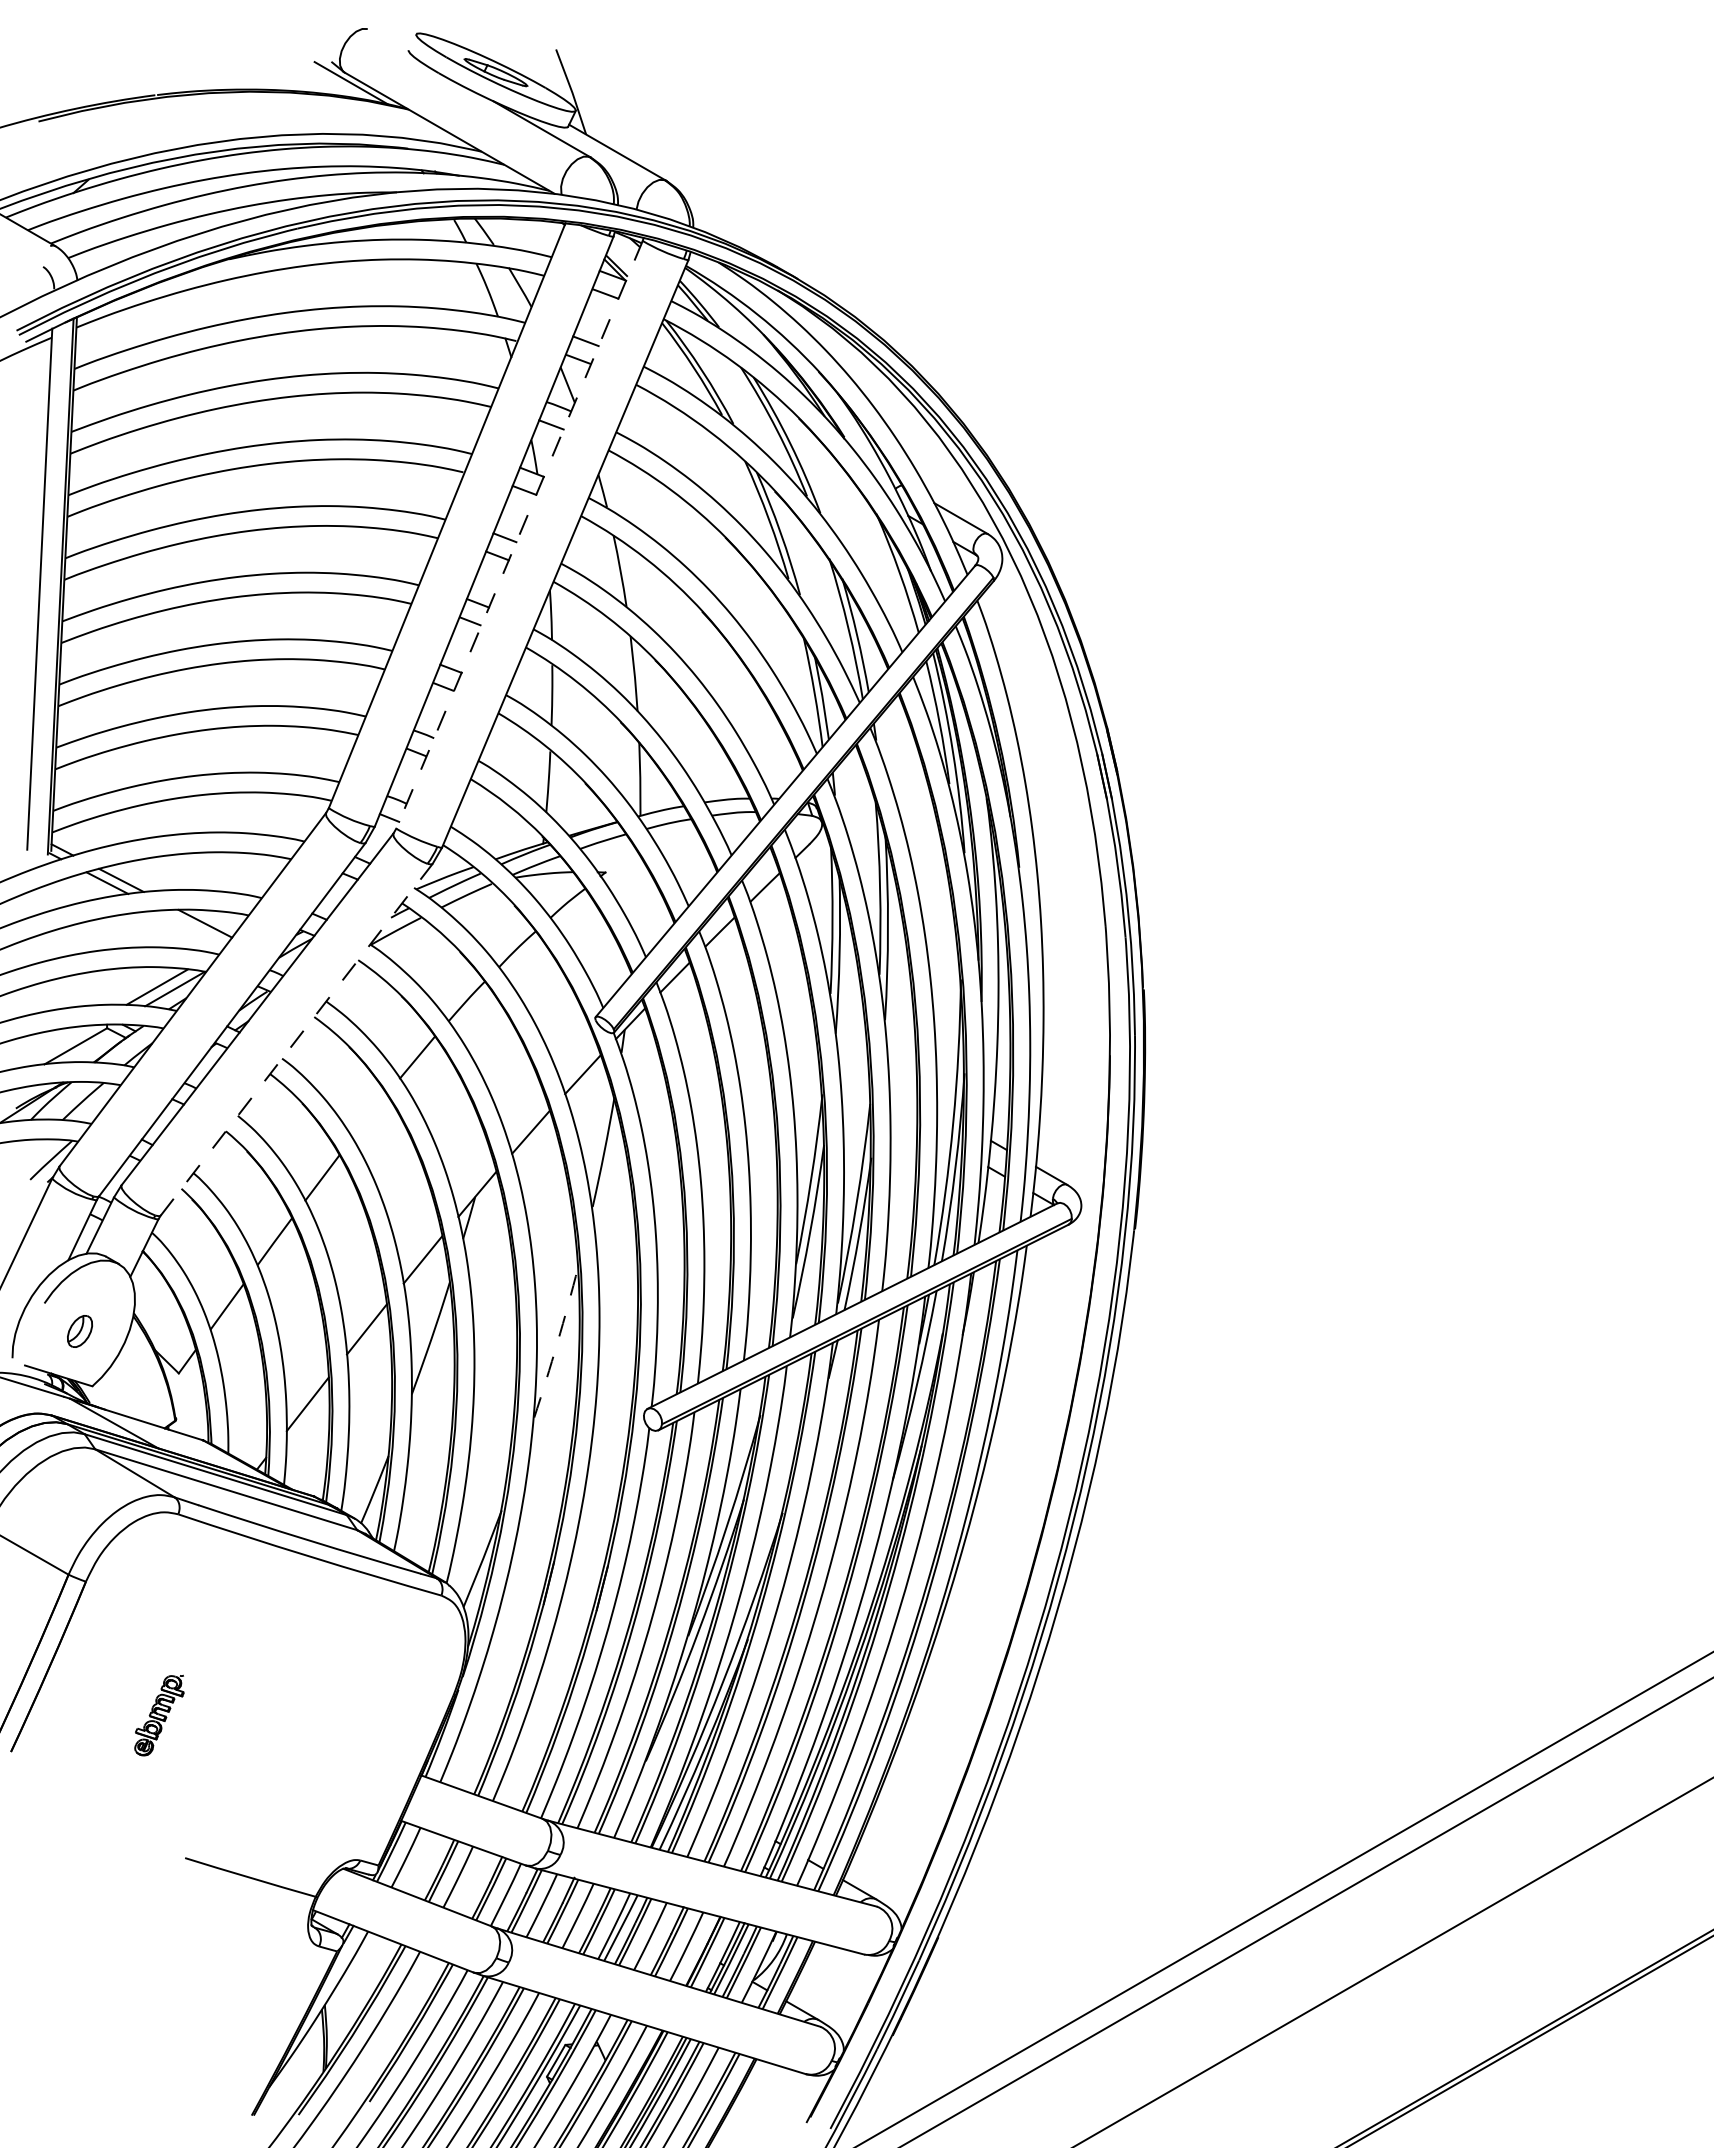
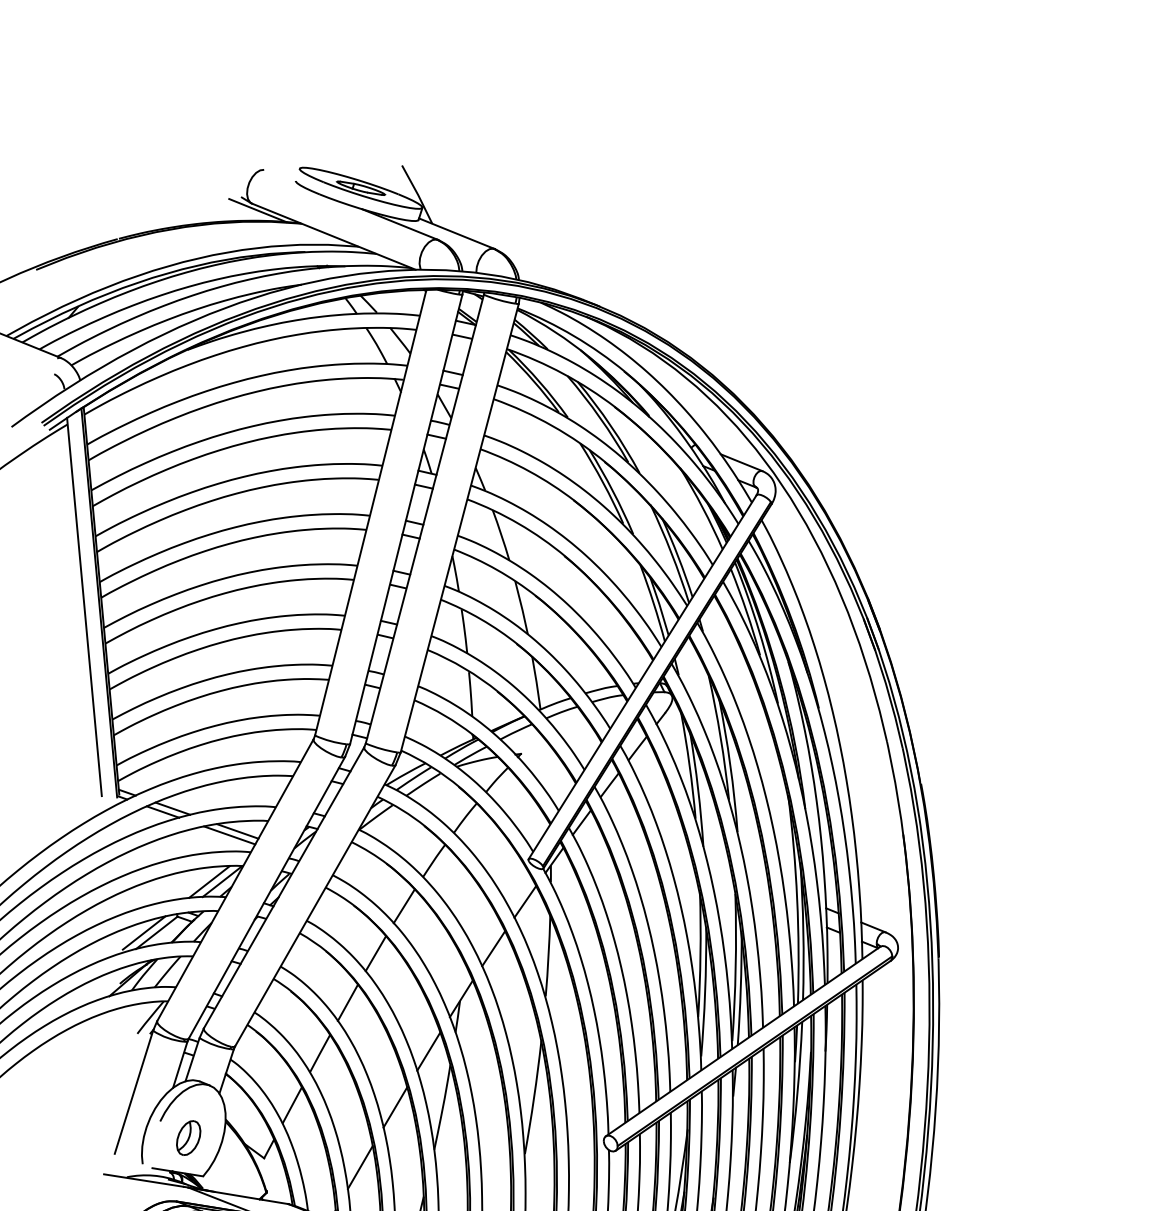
line: (519, 534) -> (424, 518), dashed -> solid
line: (193, 927) -> (229, 835), added
line: (297, 1039) -> (315, 905), dashed -> solid
line: (58, 1043) -> (143, 932), added
line: (369, 1116) -> (375, 953), added
part: (79, 1331) -> (188, 1138), size x1.43
arc: (557, 1342) -> (534, 1097), dashed -> solid

